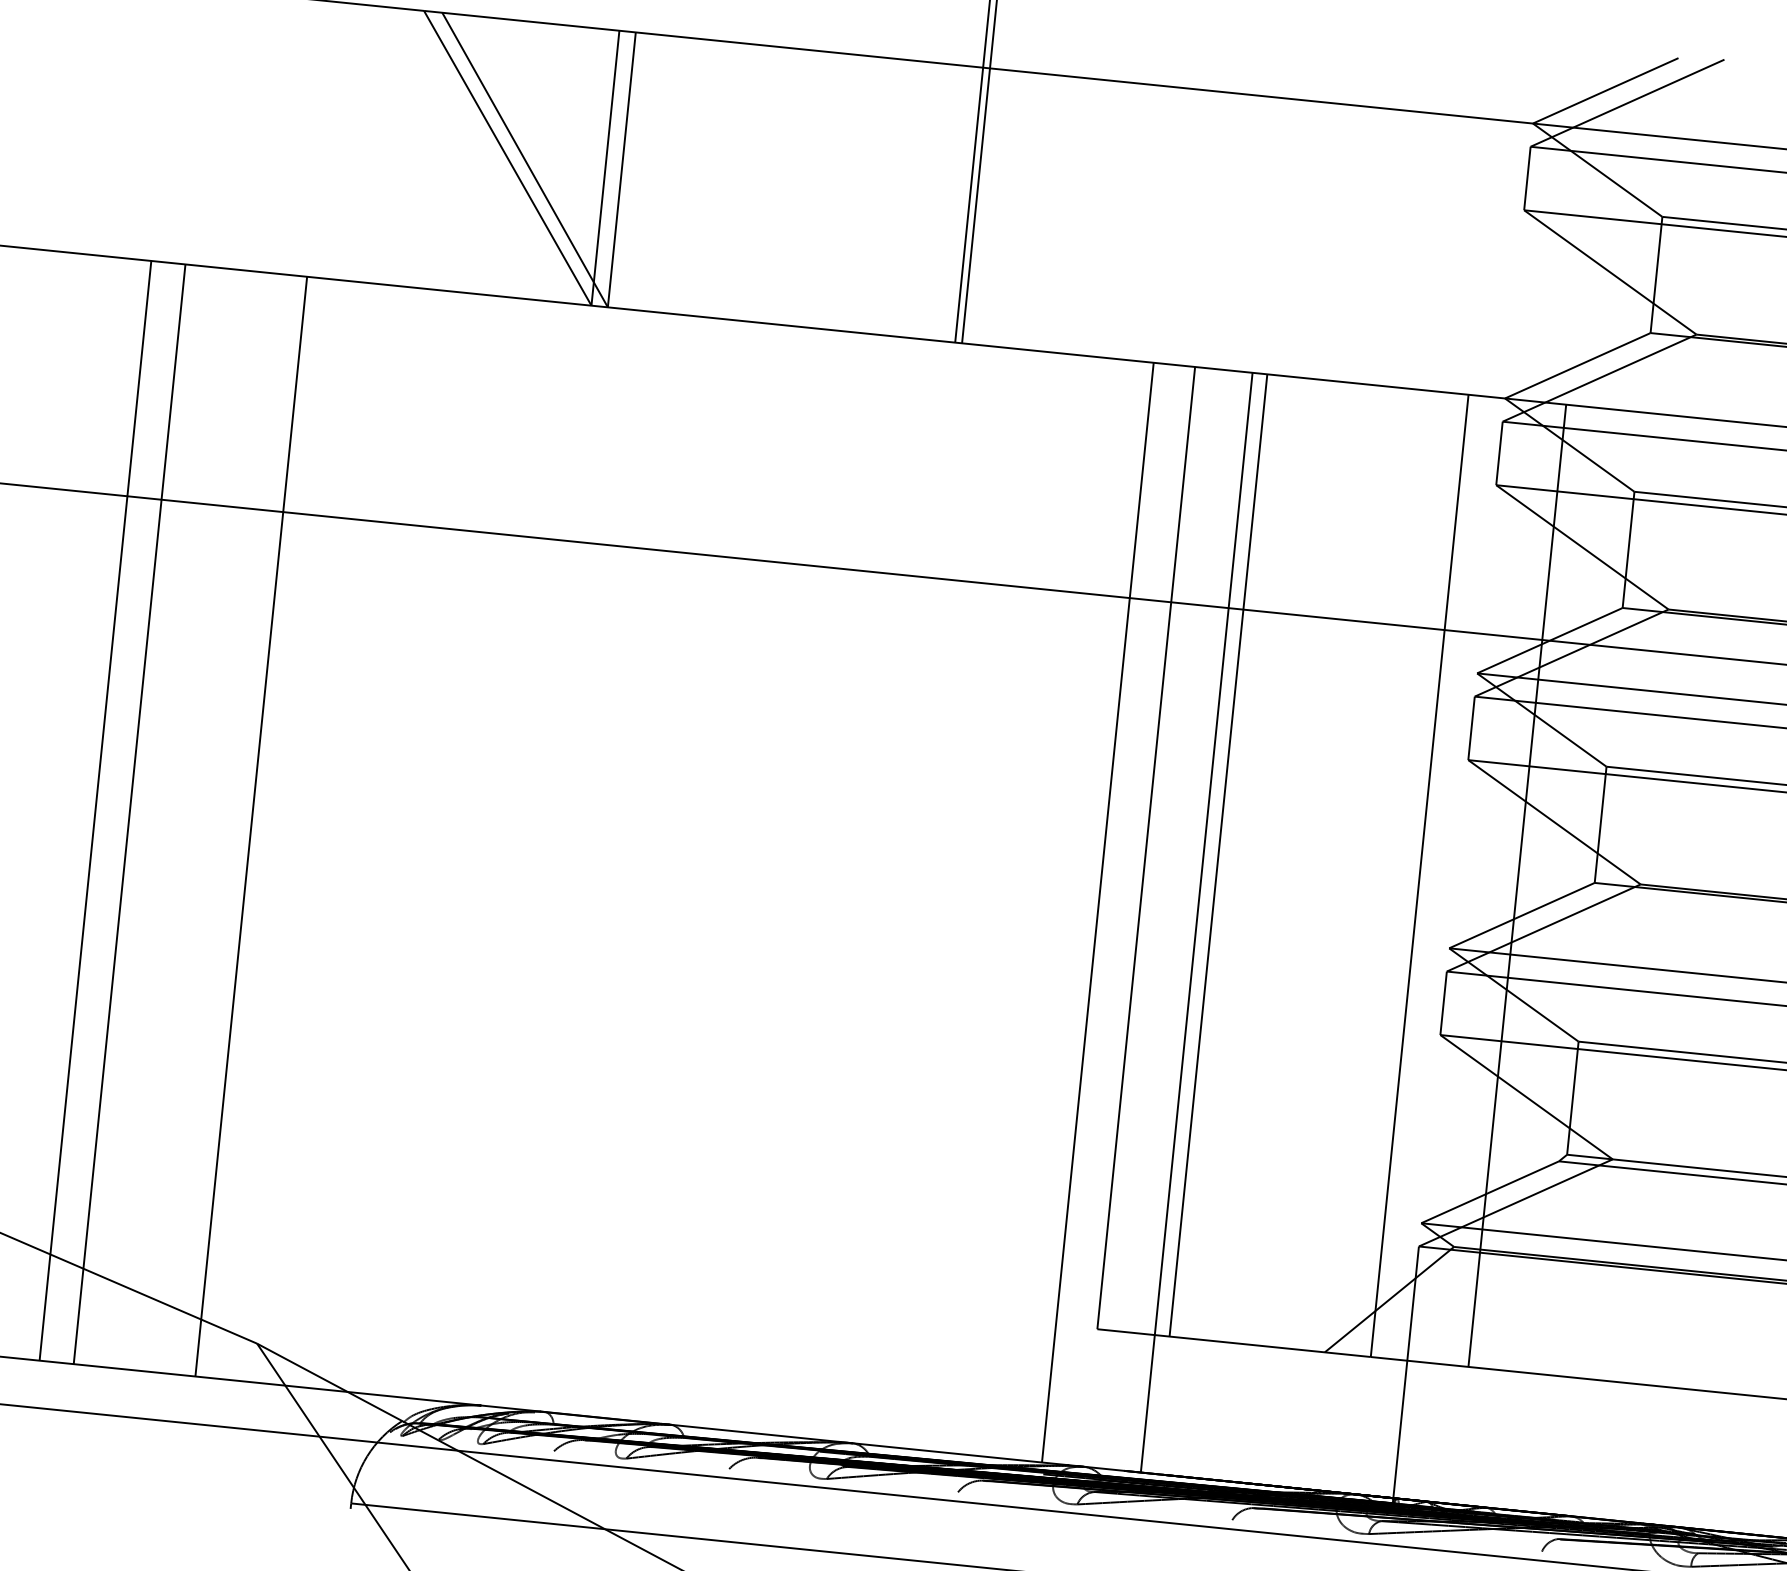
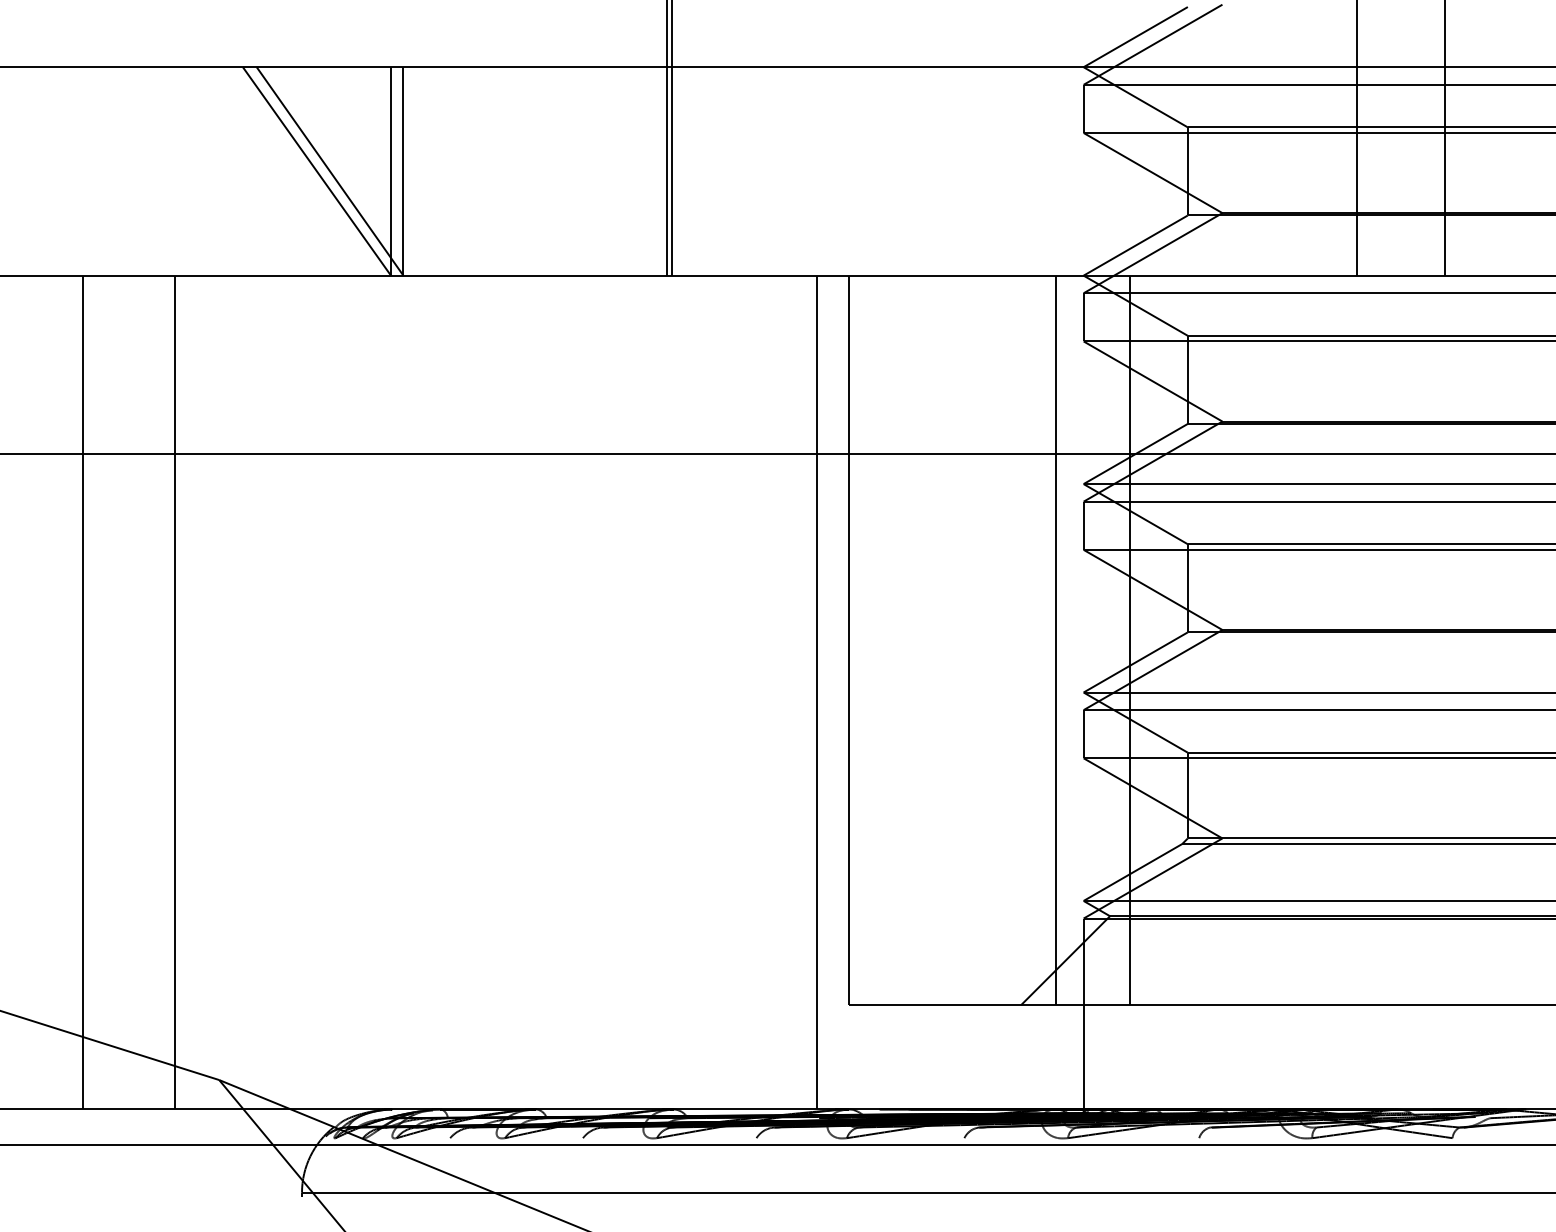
line: (95, 810) -> (57, 692), removed
line: (1218, 855) -> (903, 640), removed
line: (1197, 922) -> (892, 692), removed

